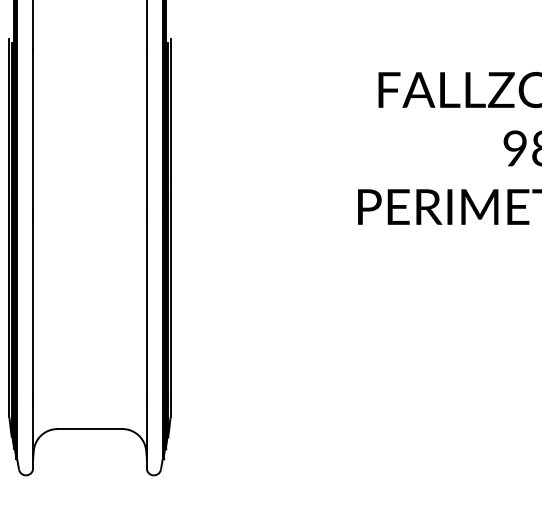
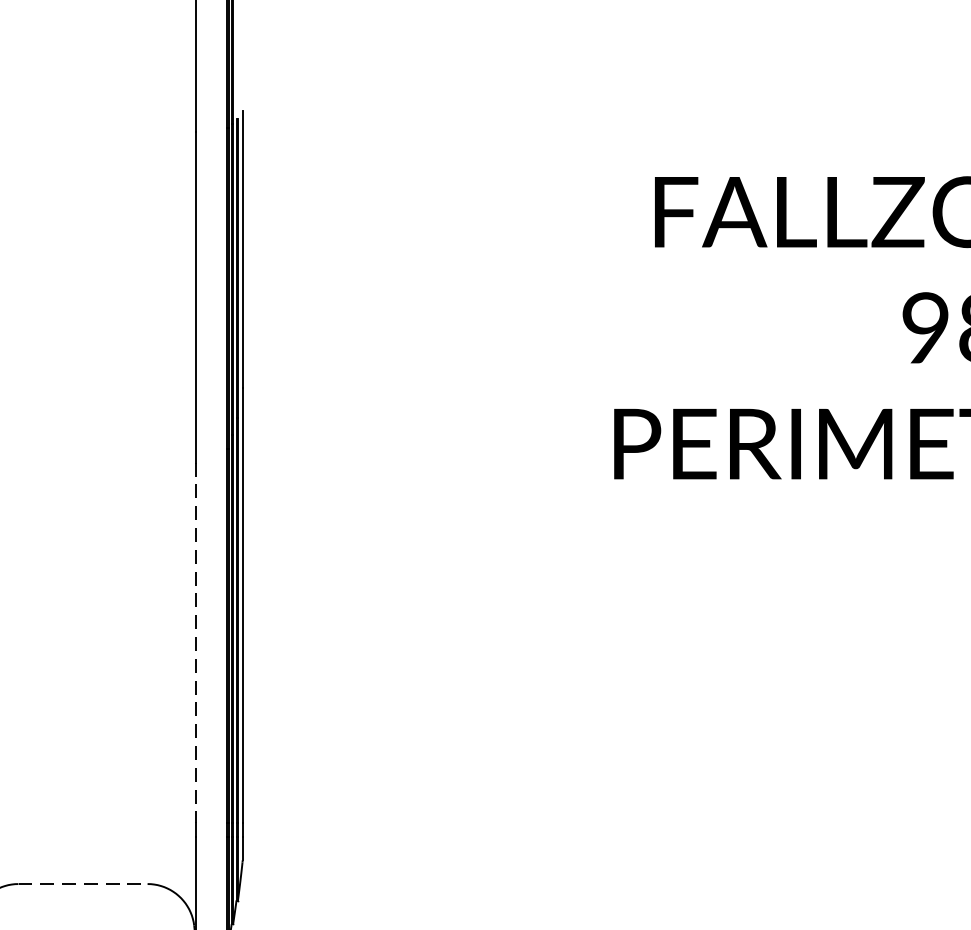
line: (146, 307) -> (194, 643), solid -> dashed
line: (90, 429) -> (84, 884), solid -> dashed

